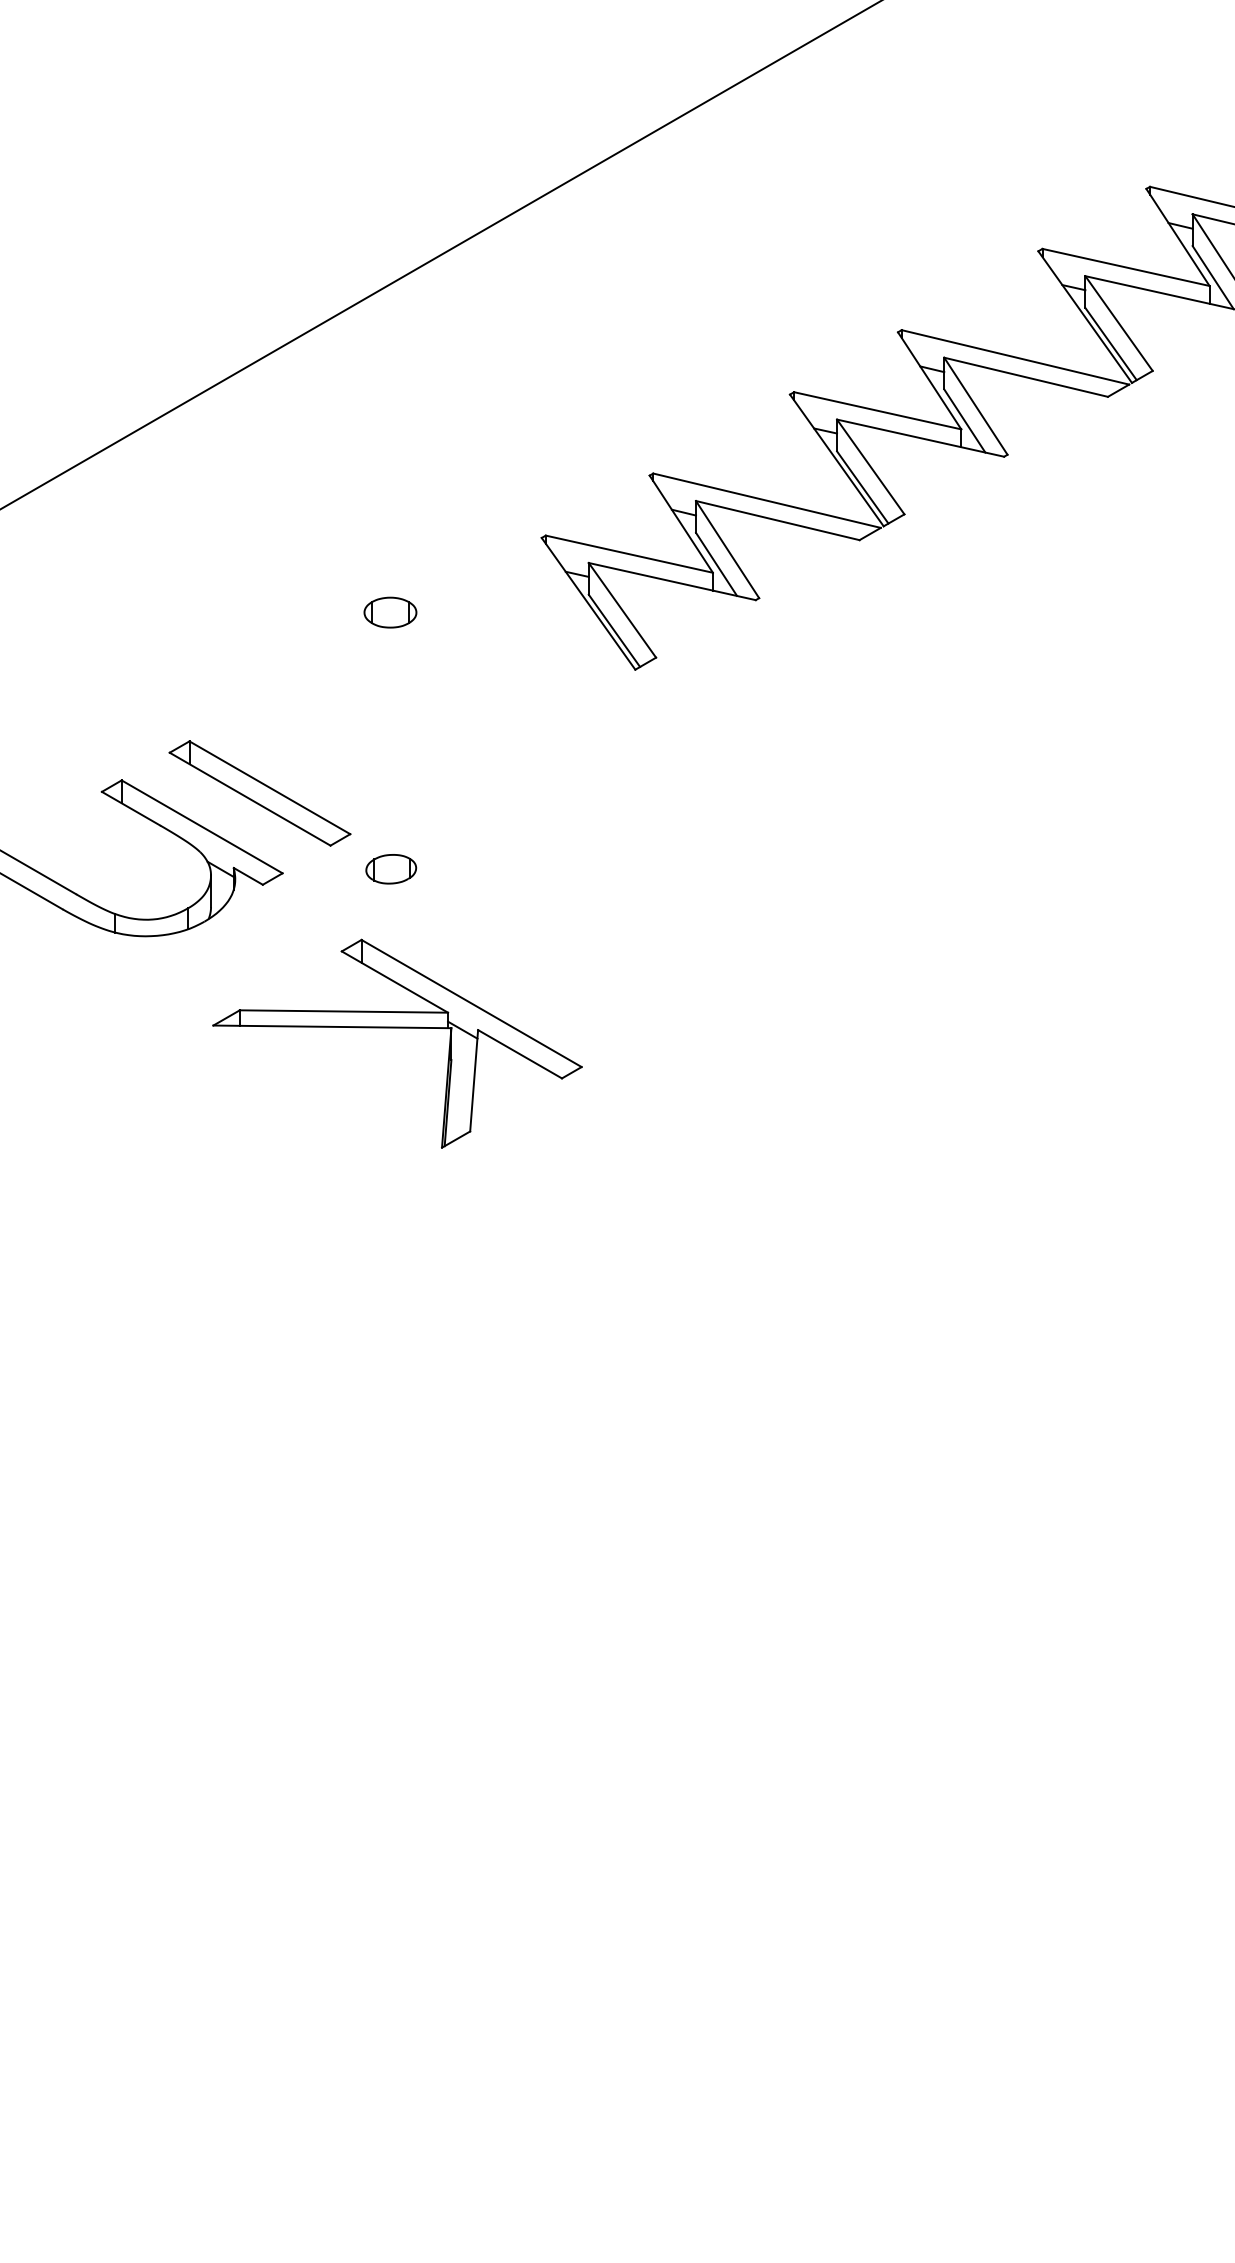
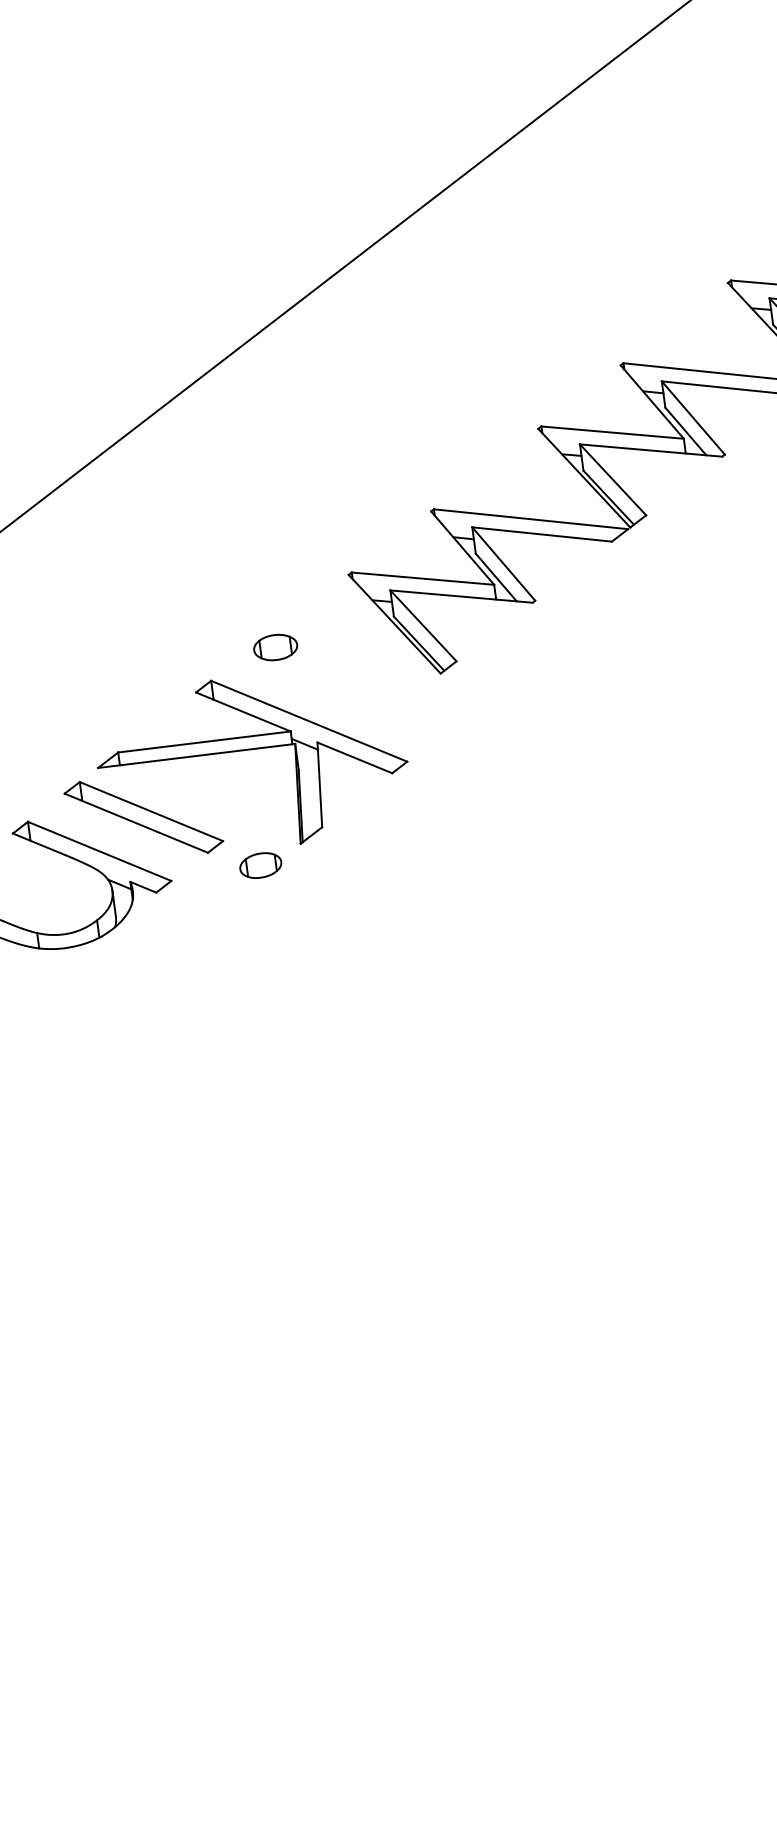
part: (390, 612) -> (275, 647), moved
part: (397, 1028) -> (250, 750), moved

